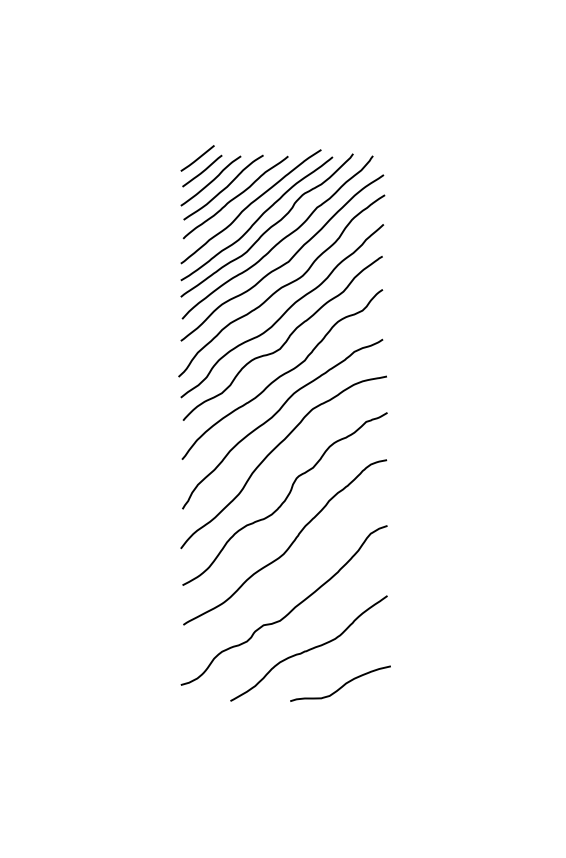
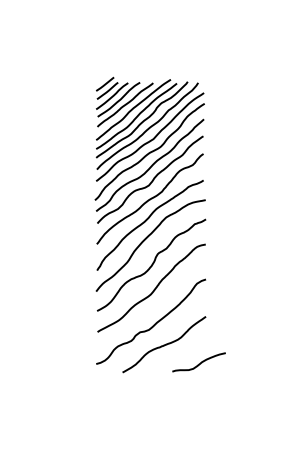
curve: (339, 685) -> (198, 363), moved

